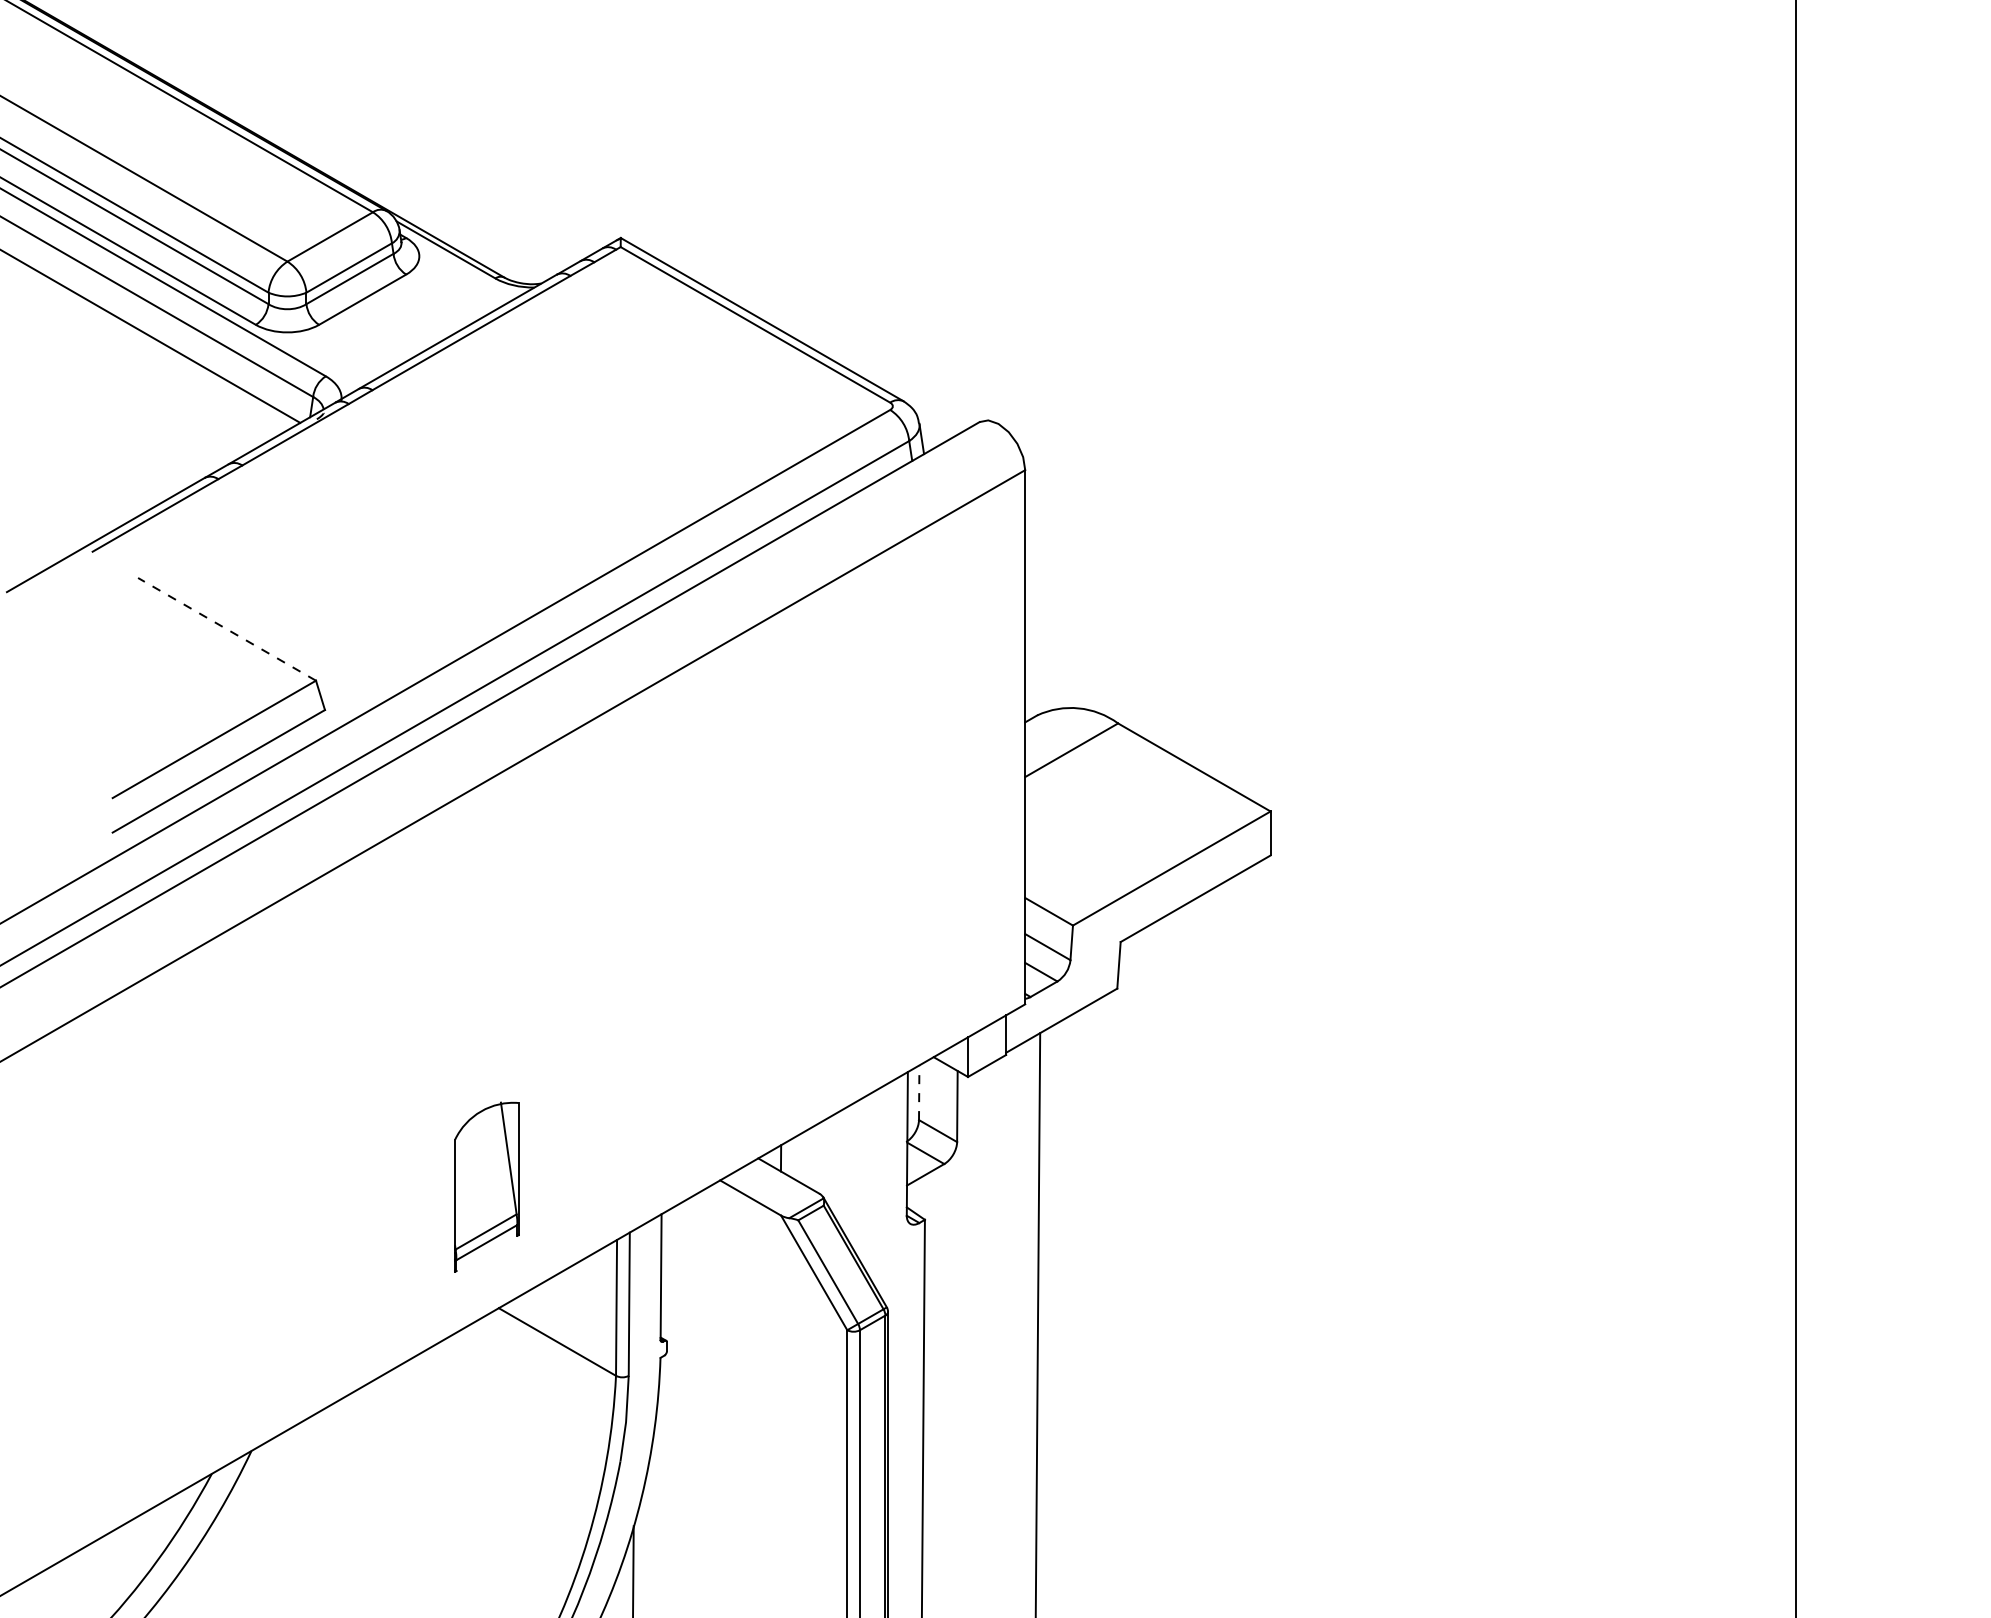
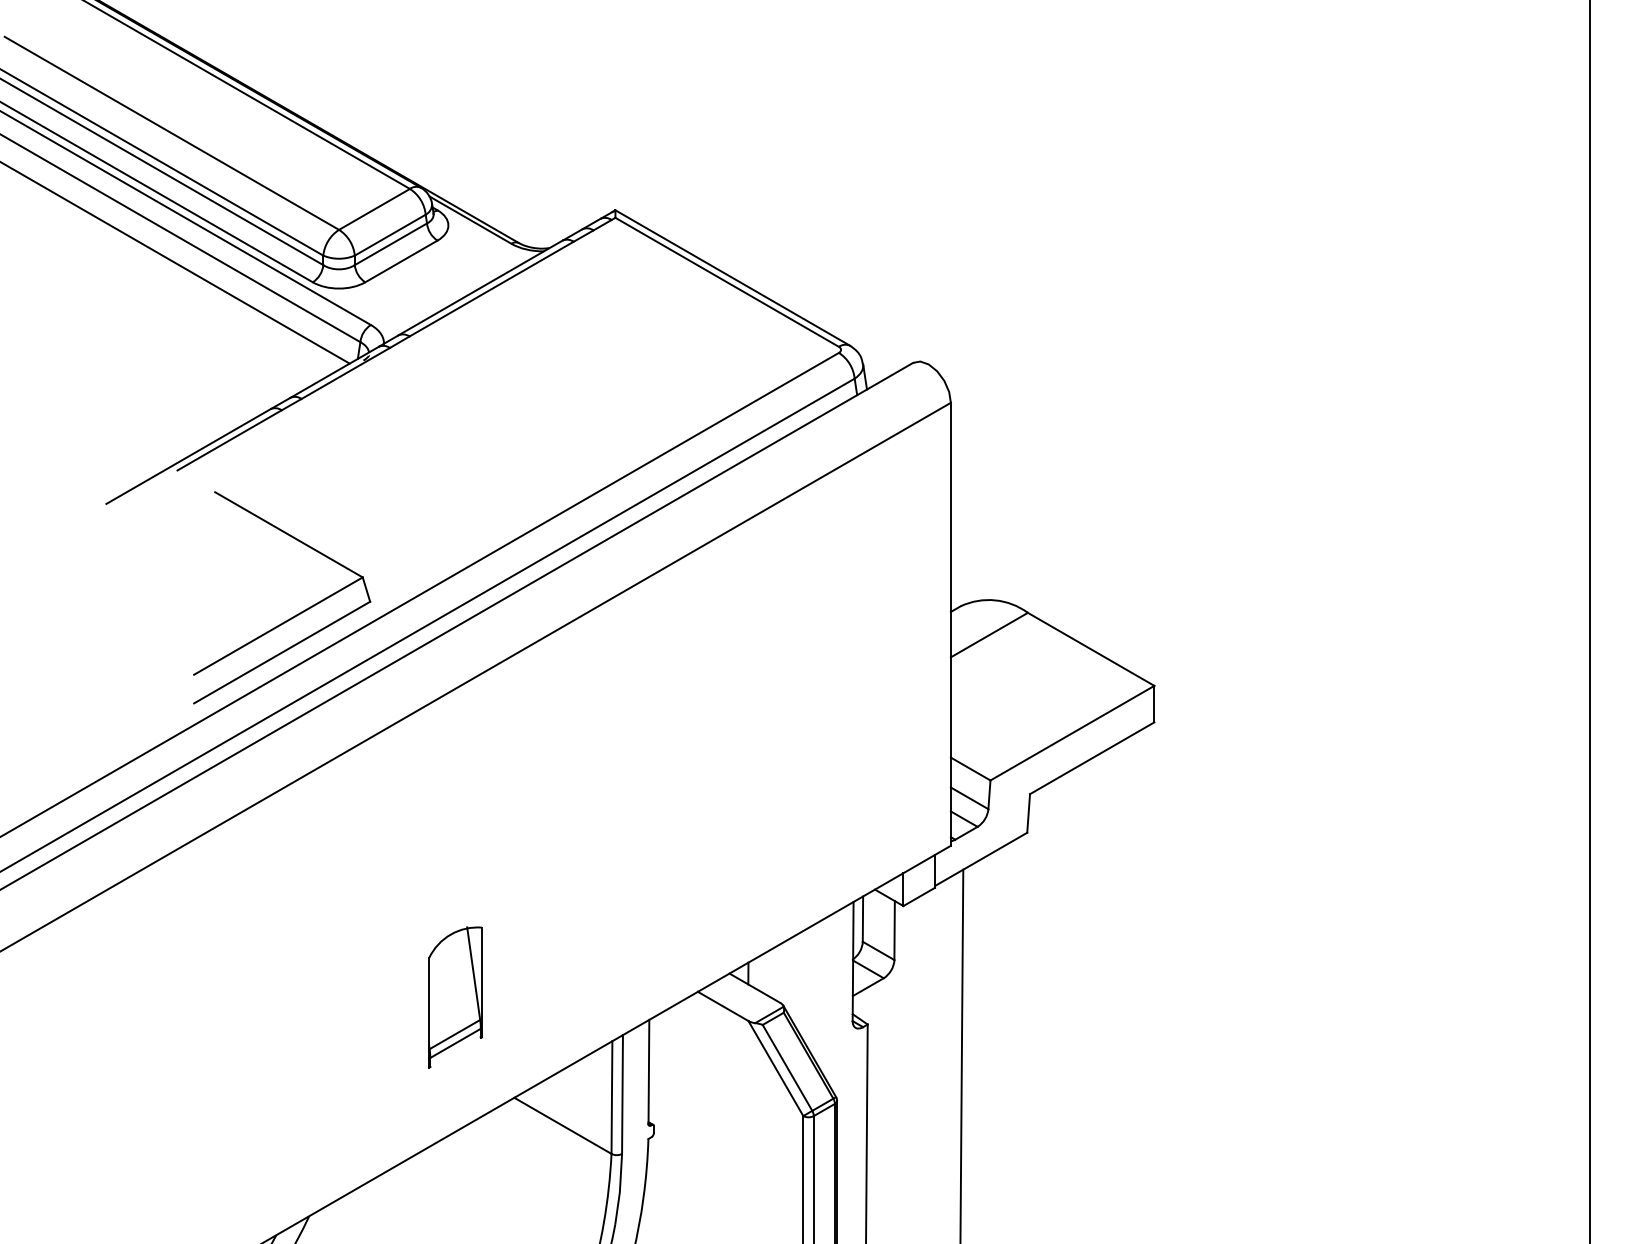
line: (227, 629) -> (289, 534), dashed -> solid
line: (919, 1092) -> (863, 918), dashed -> solid
part: (486, 1186) -> (455, 996), moved

